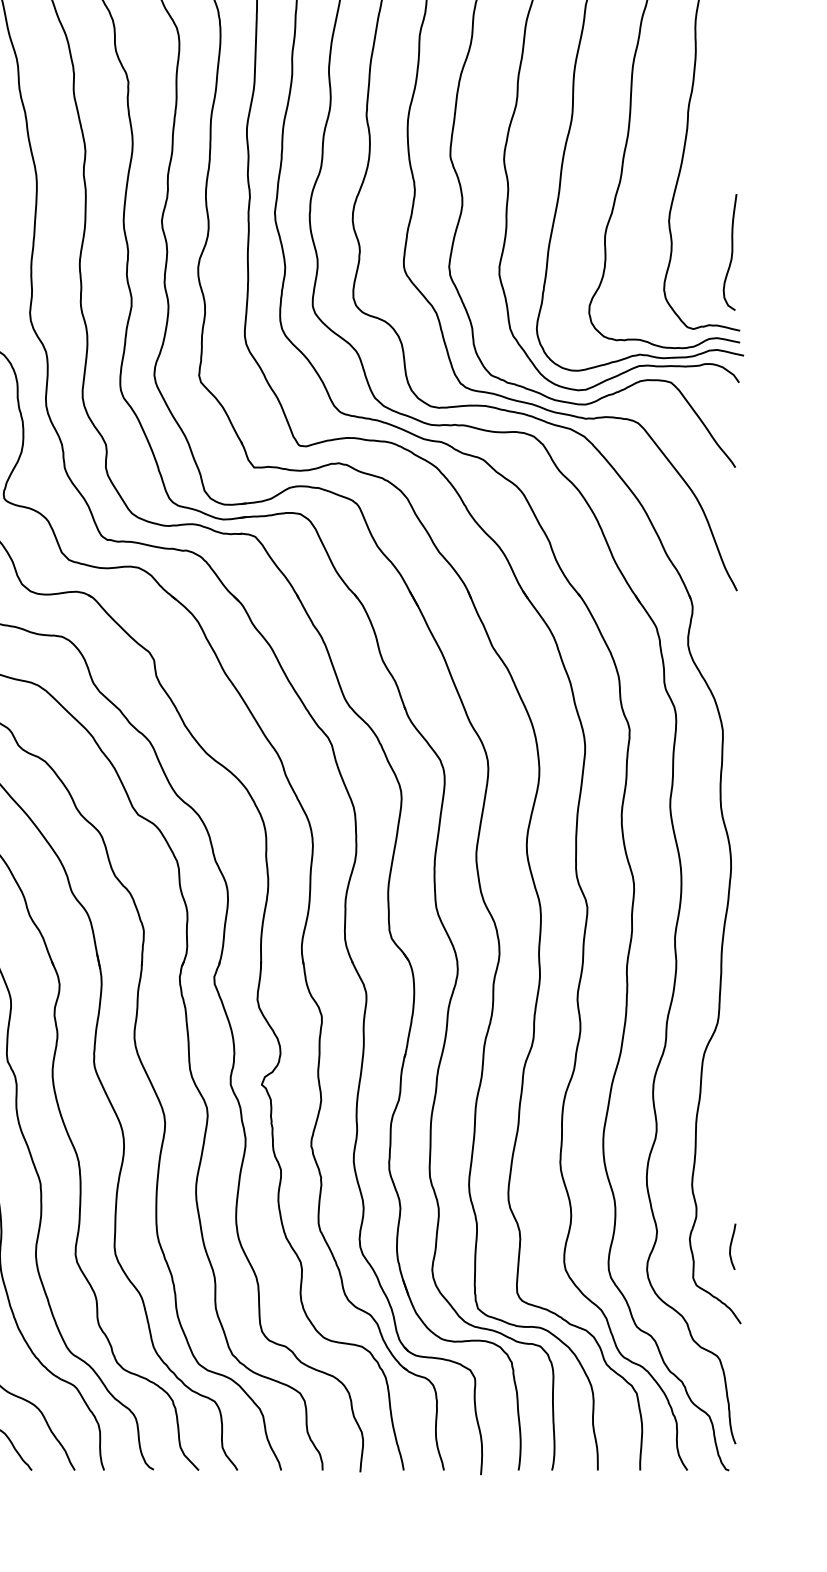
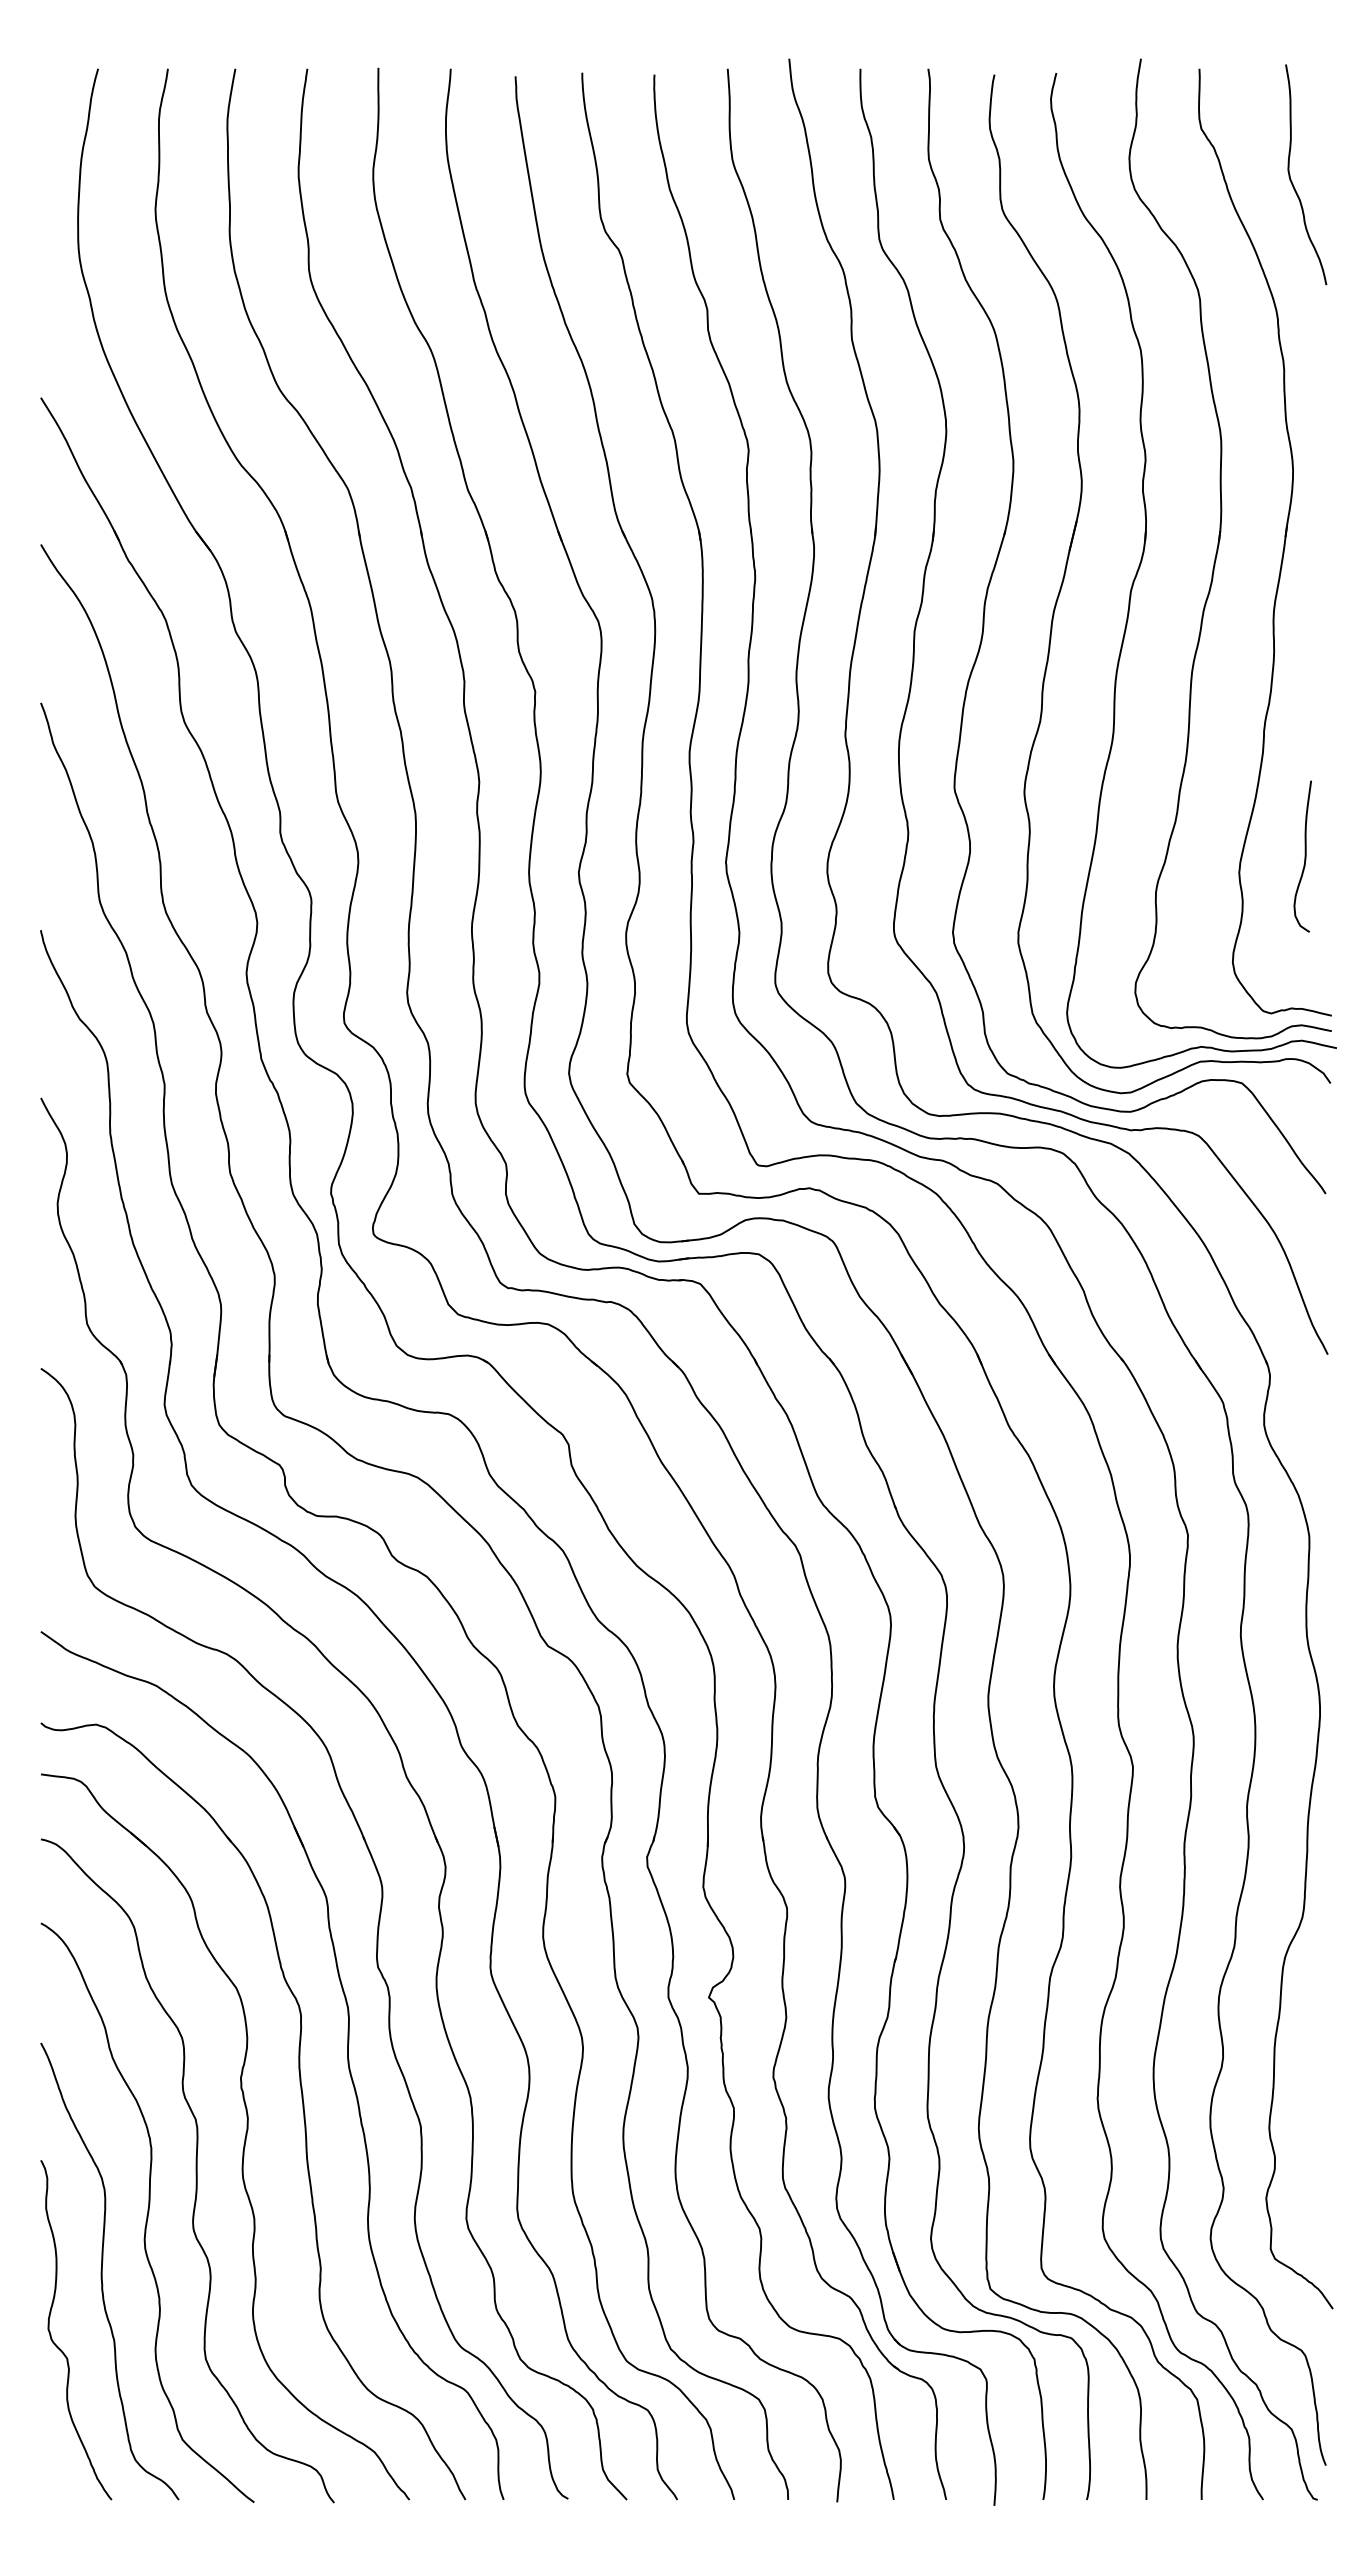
curve: (731, 252) -> (1304, 856), moved
curve: (731, 1246) -> (1320, 2208), removed

